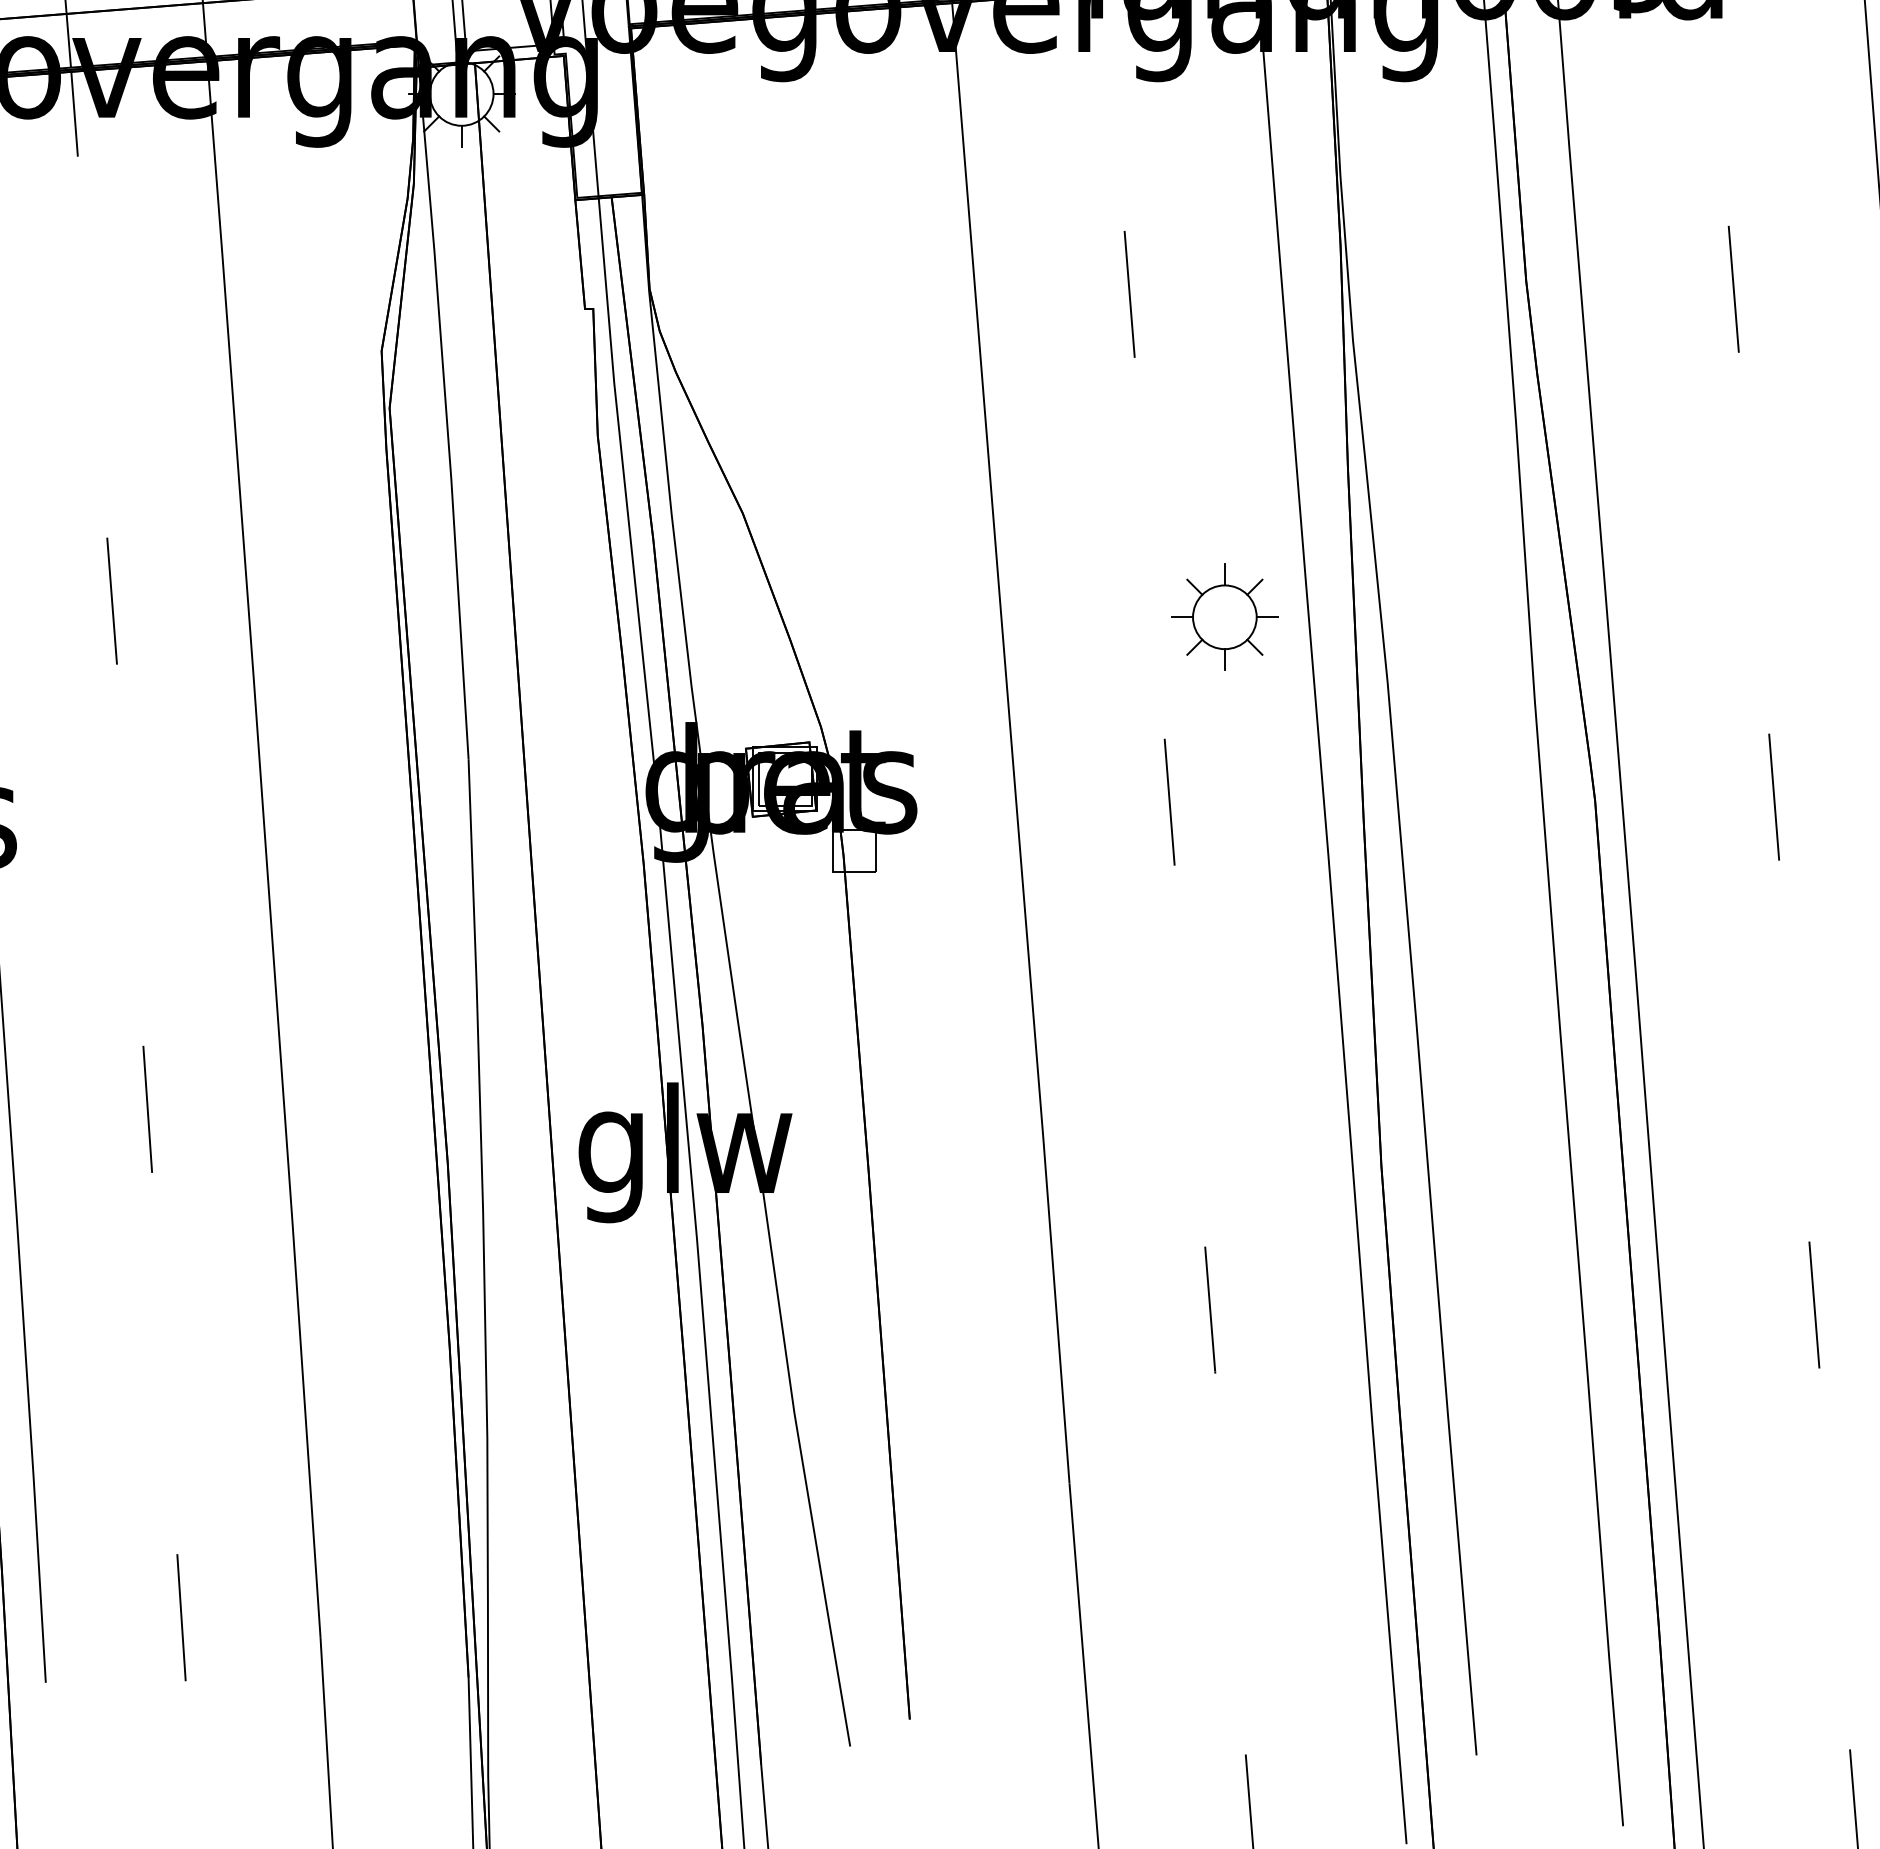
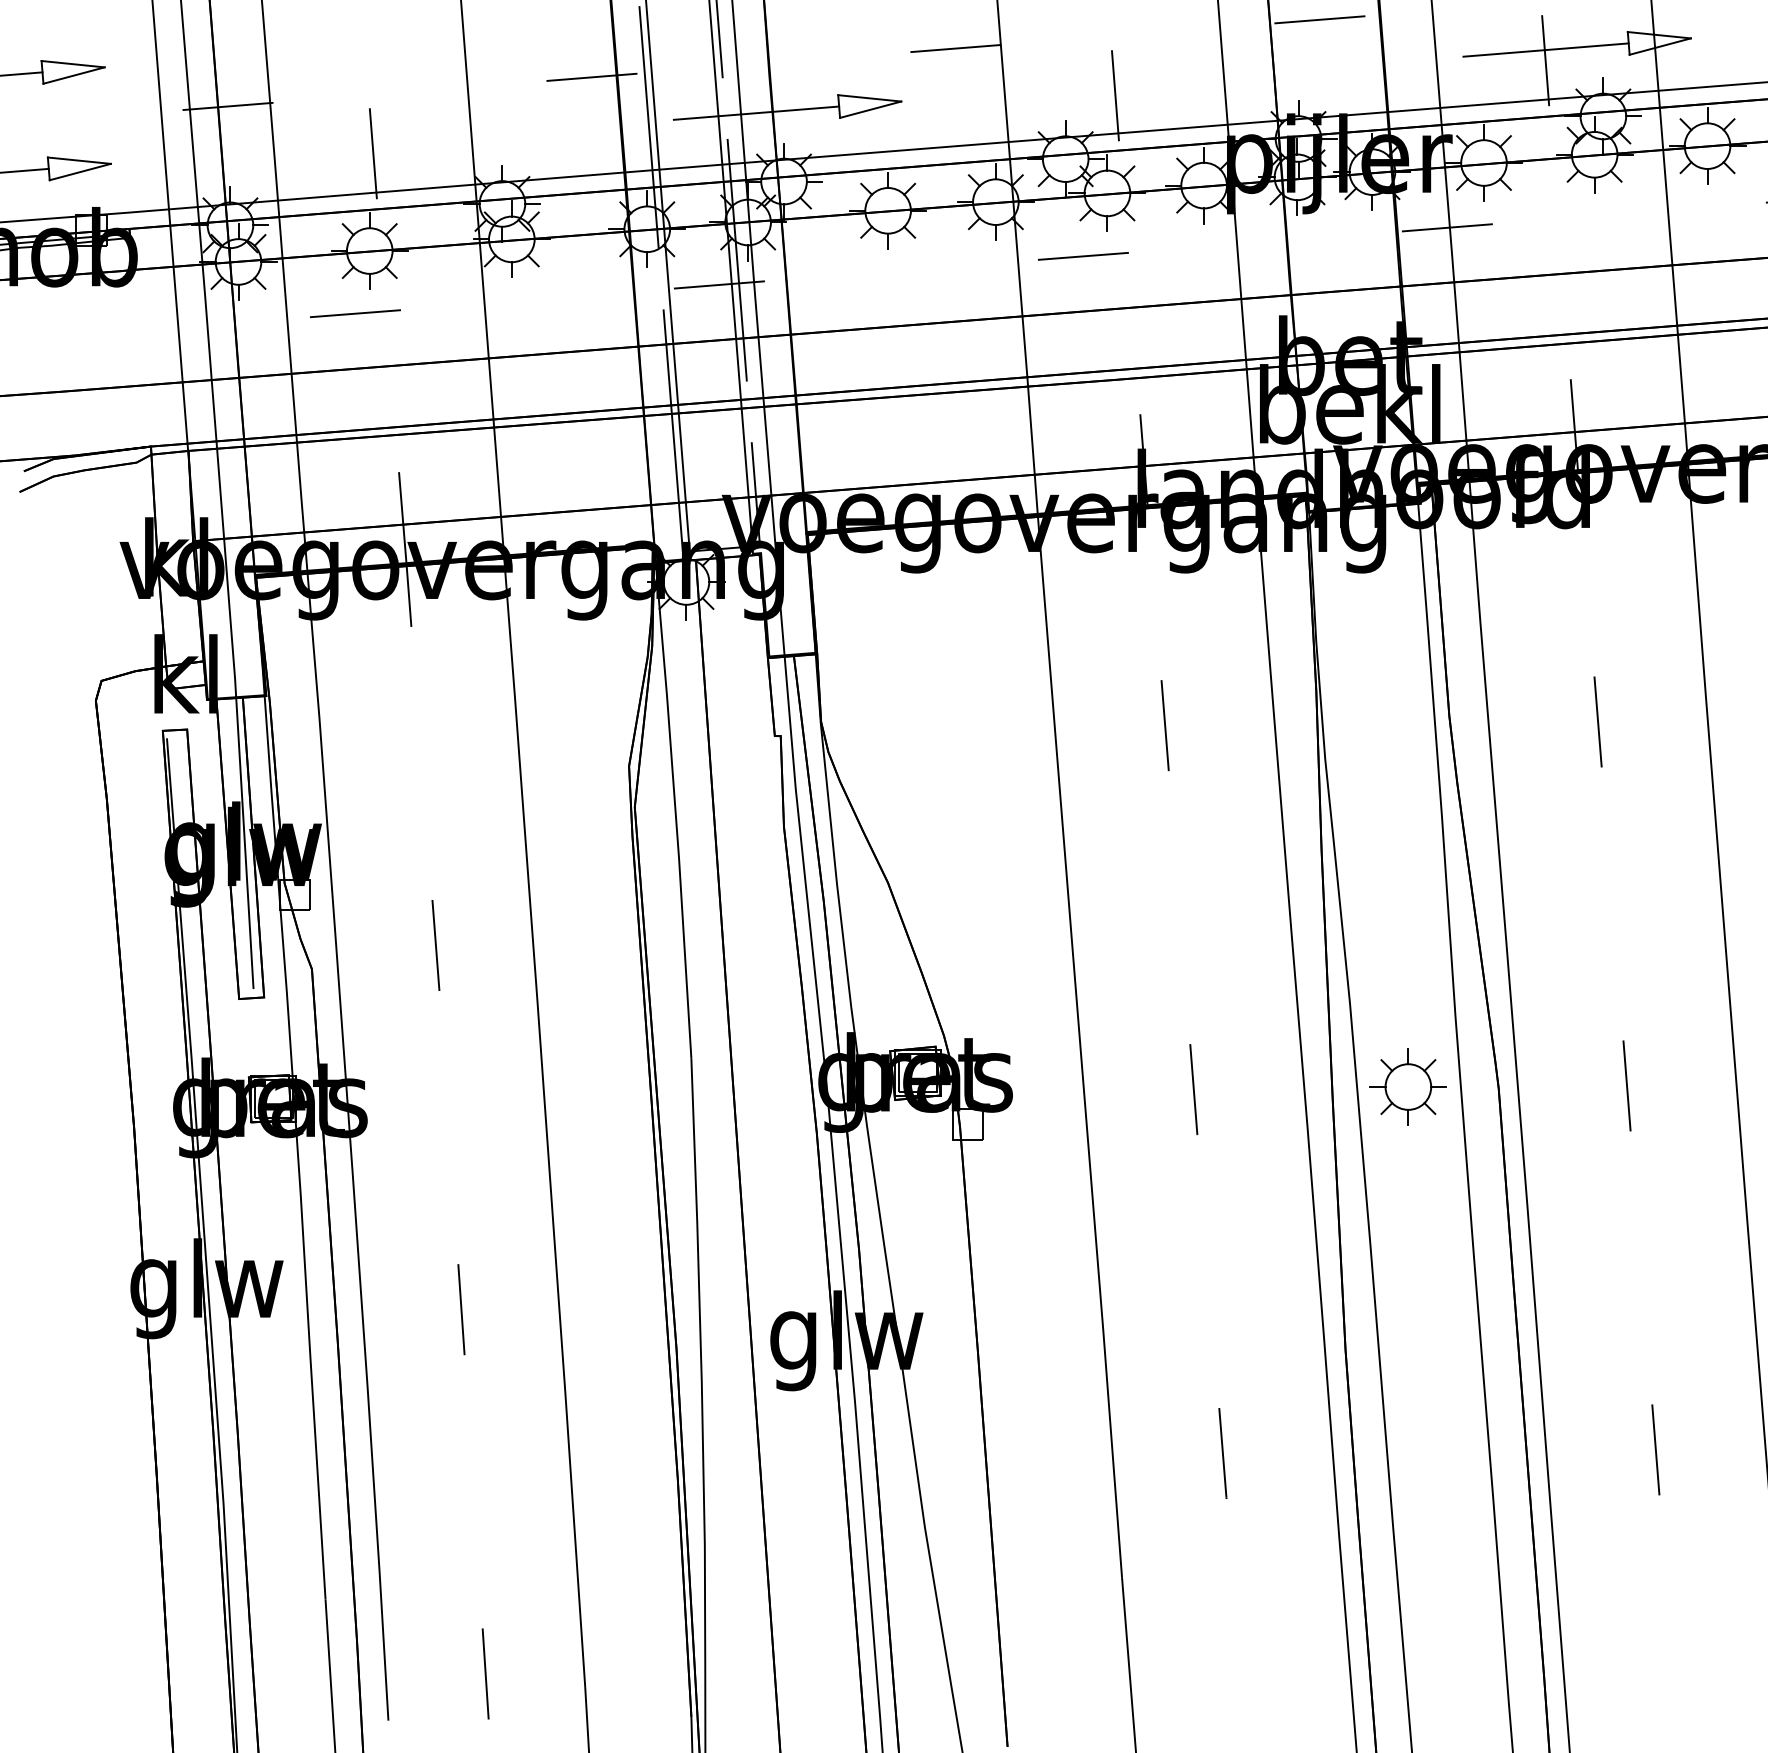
part: (1223, 616) -> (1407, 1086), moved

